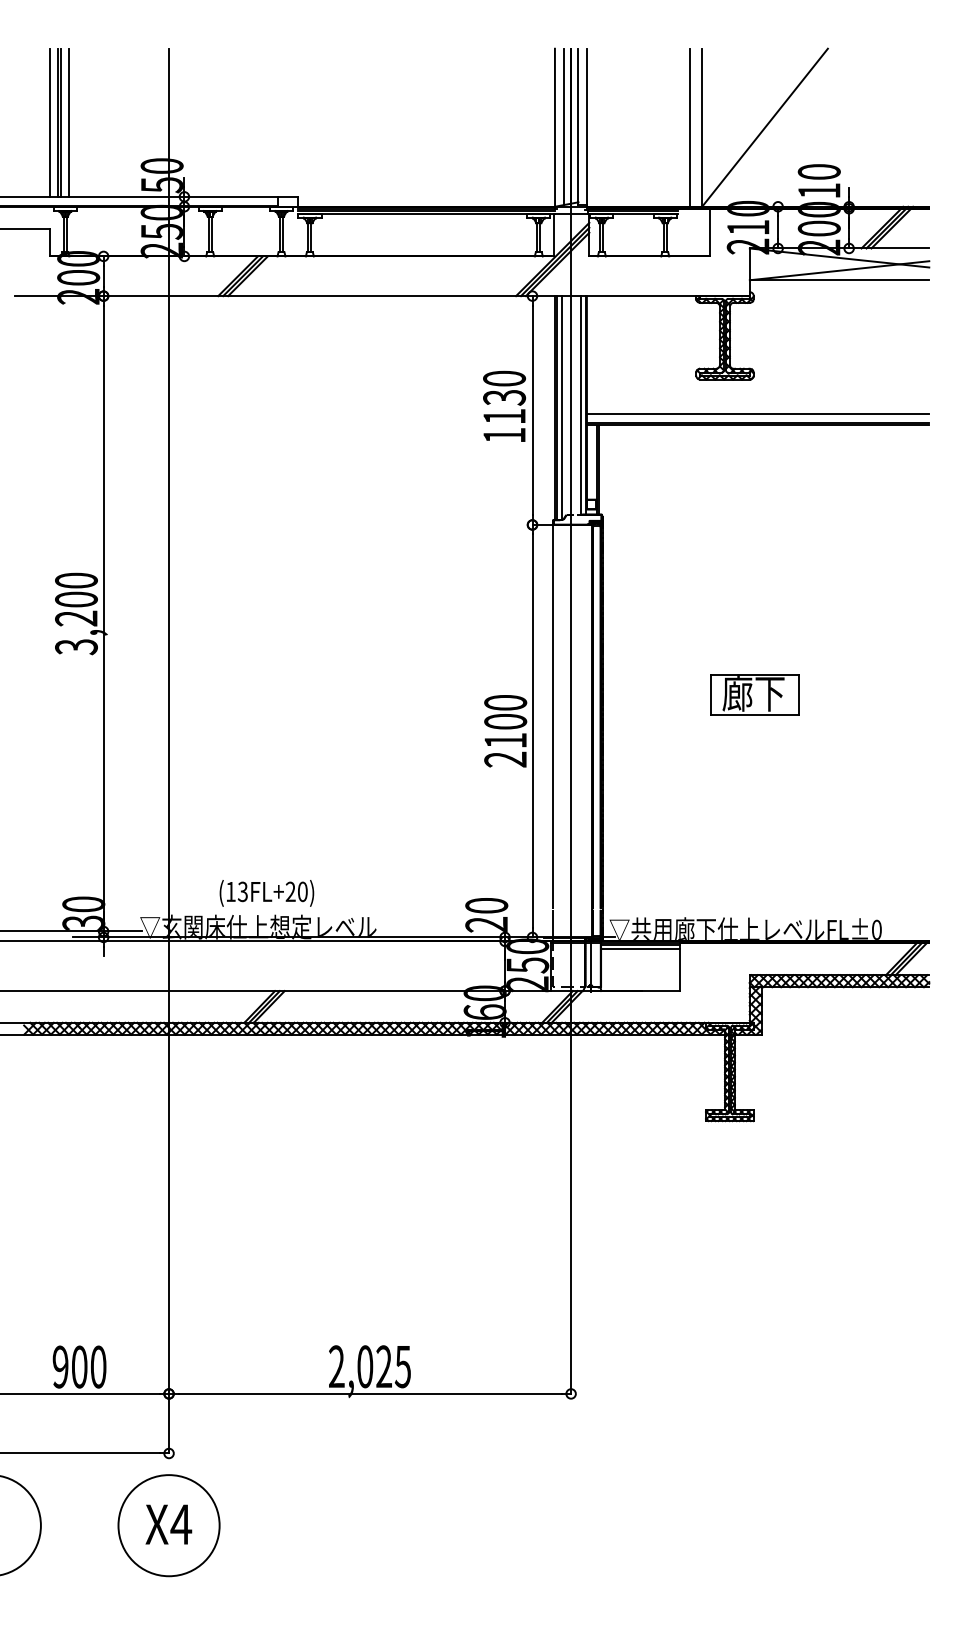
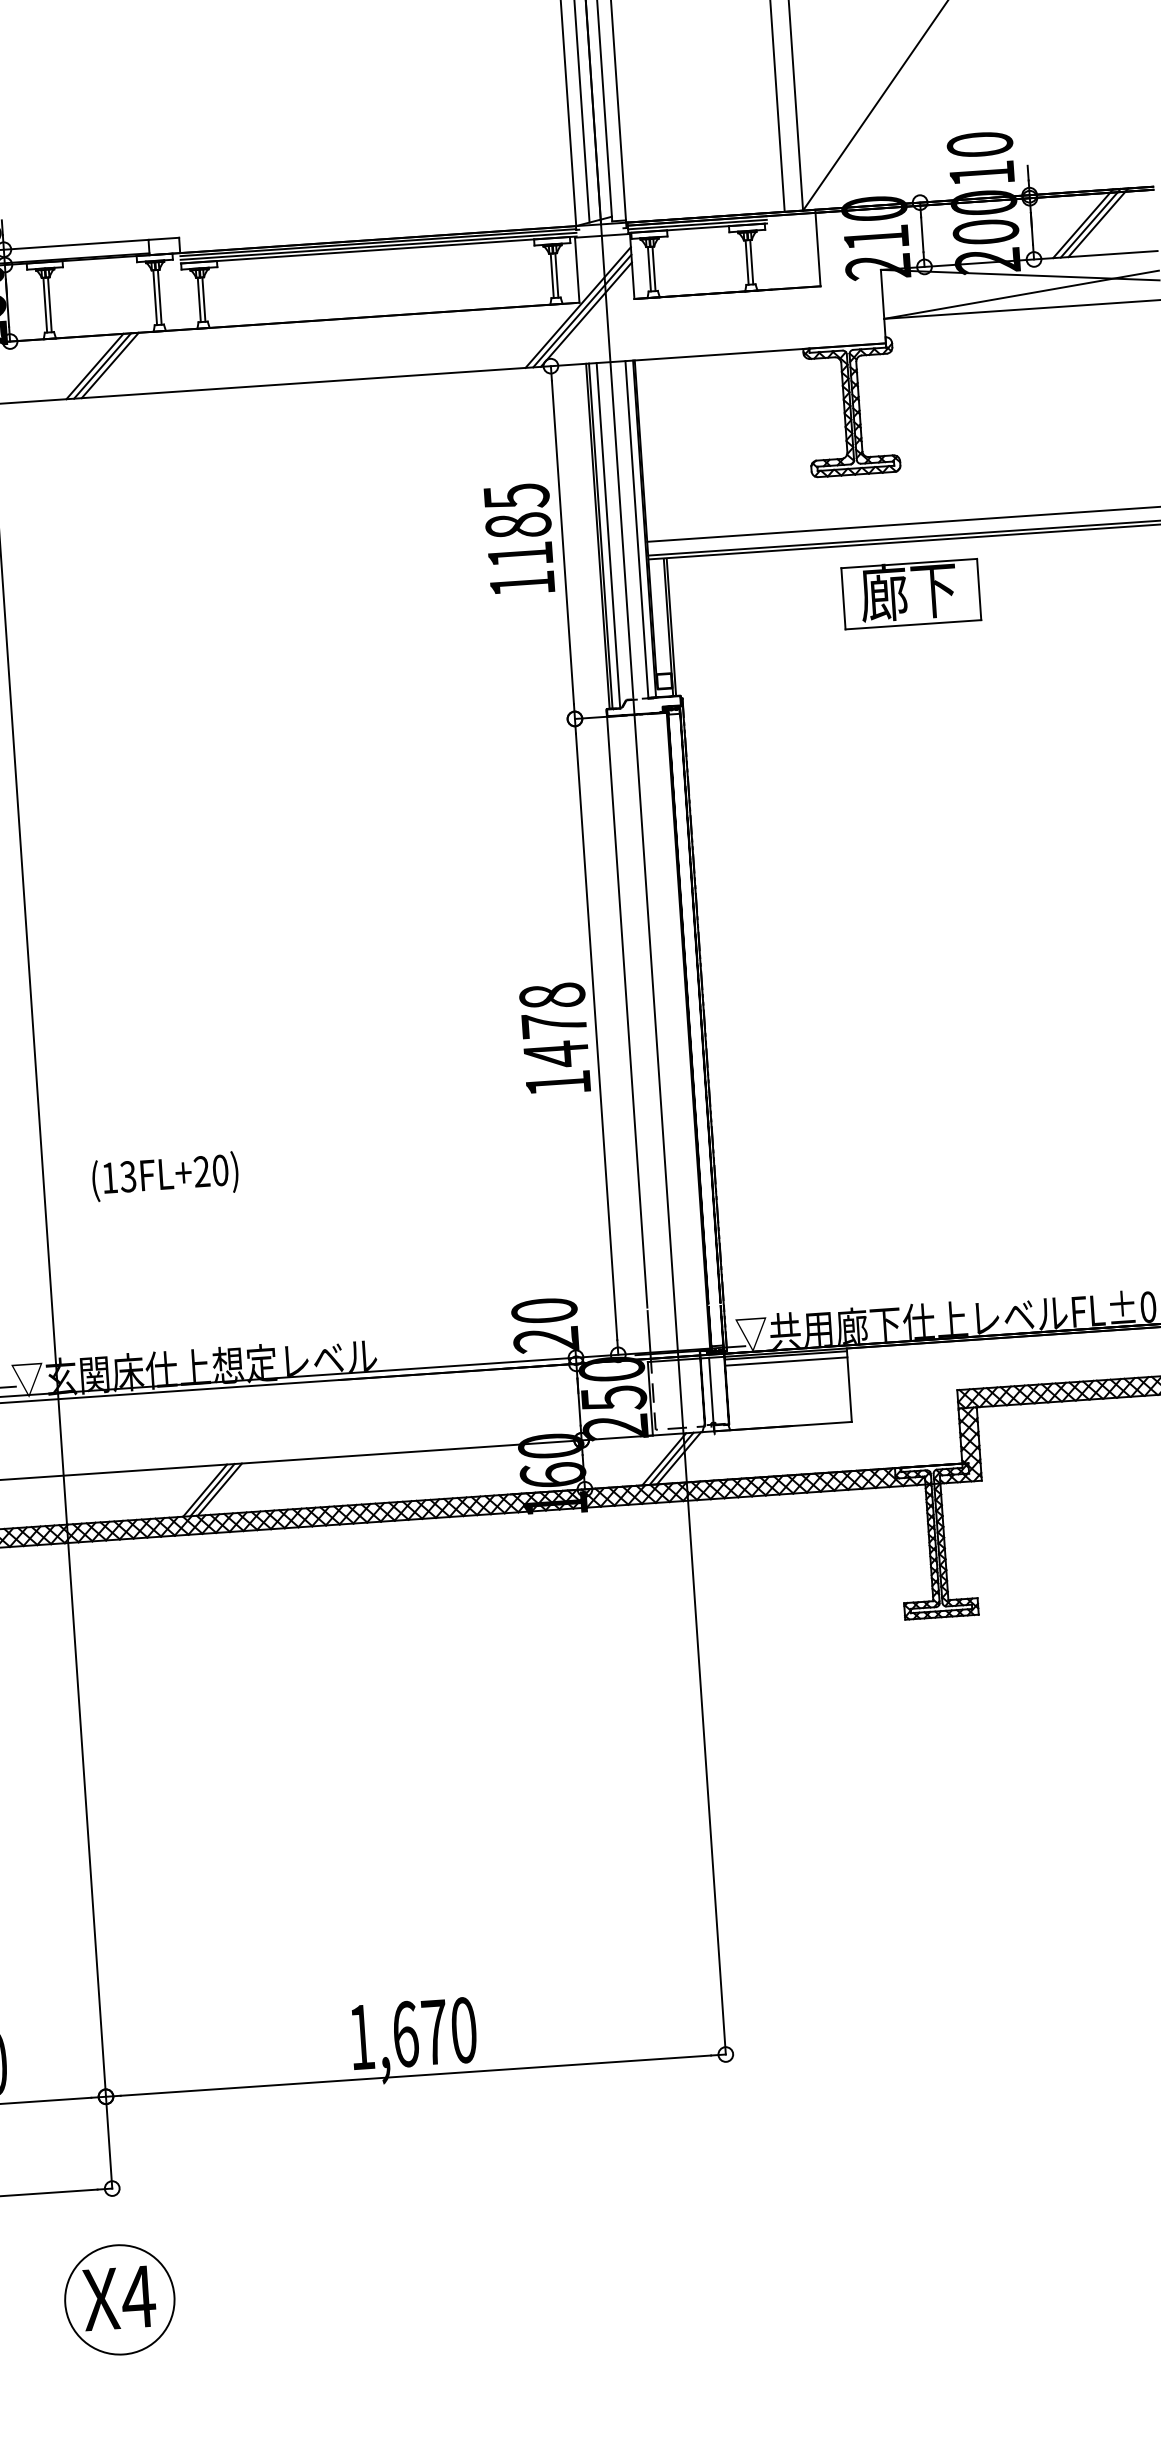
text: (504, 387) -> (517, 509), 1130 -> 1185
part: (754, 694) -> (910, 593), moved
text: (505, 730) -> (554, 1038), 2100 -> 1478
text: (266, 893) -> (164, 1176), moved
text: (369, 1366) -> (412, 2033), 2,025 -> 1,670
circle: (168, 1525) -> (118, 2299), size x0.7

